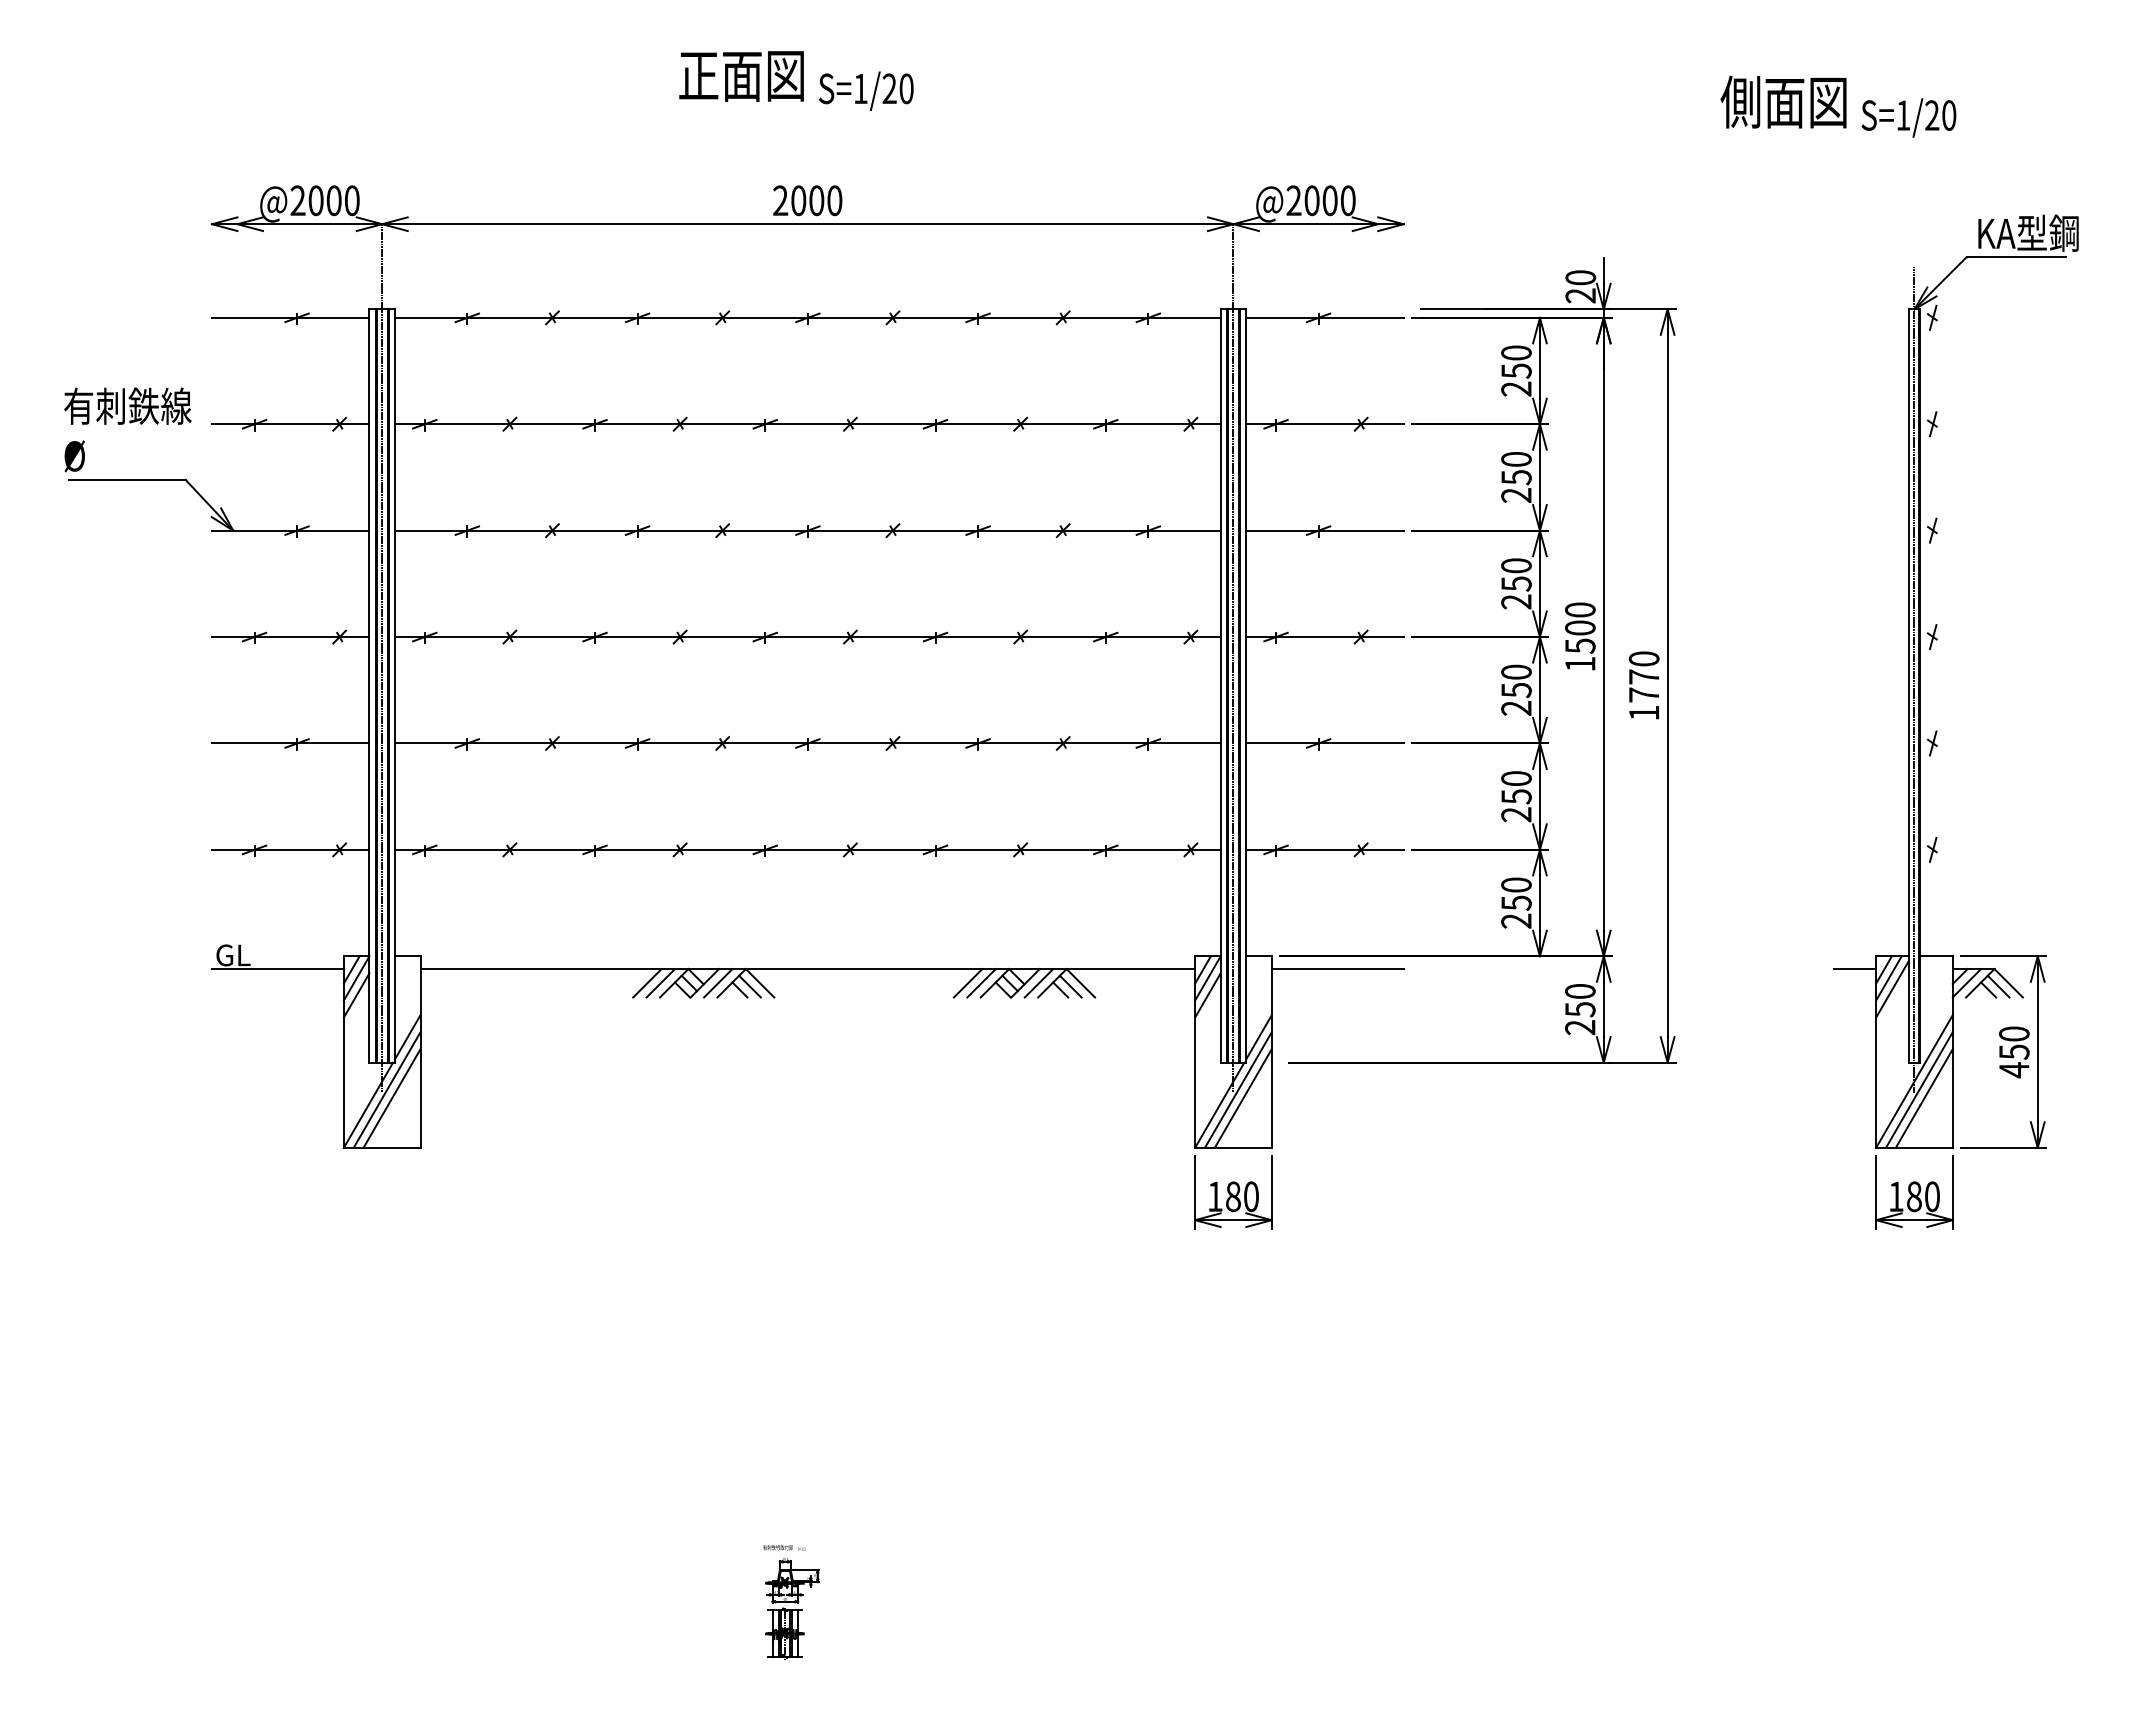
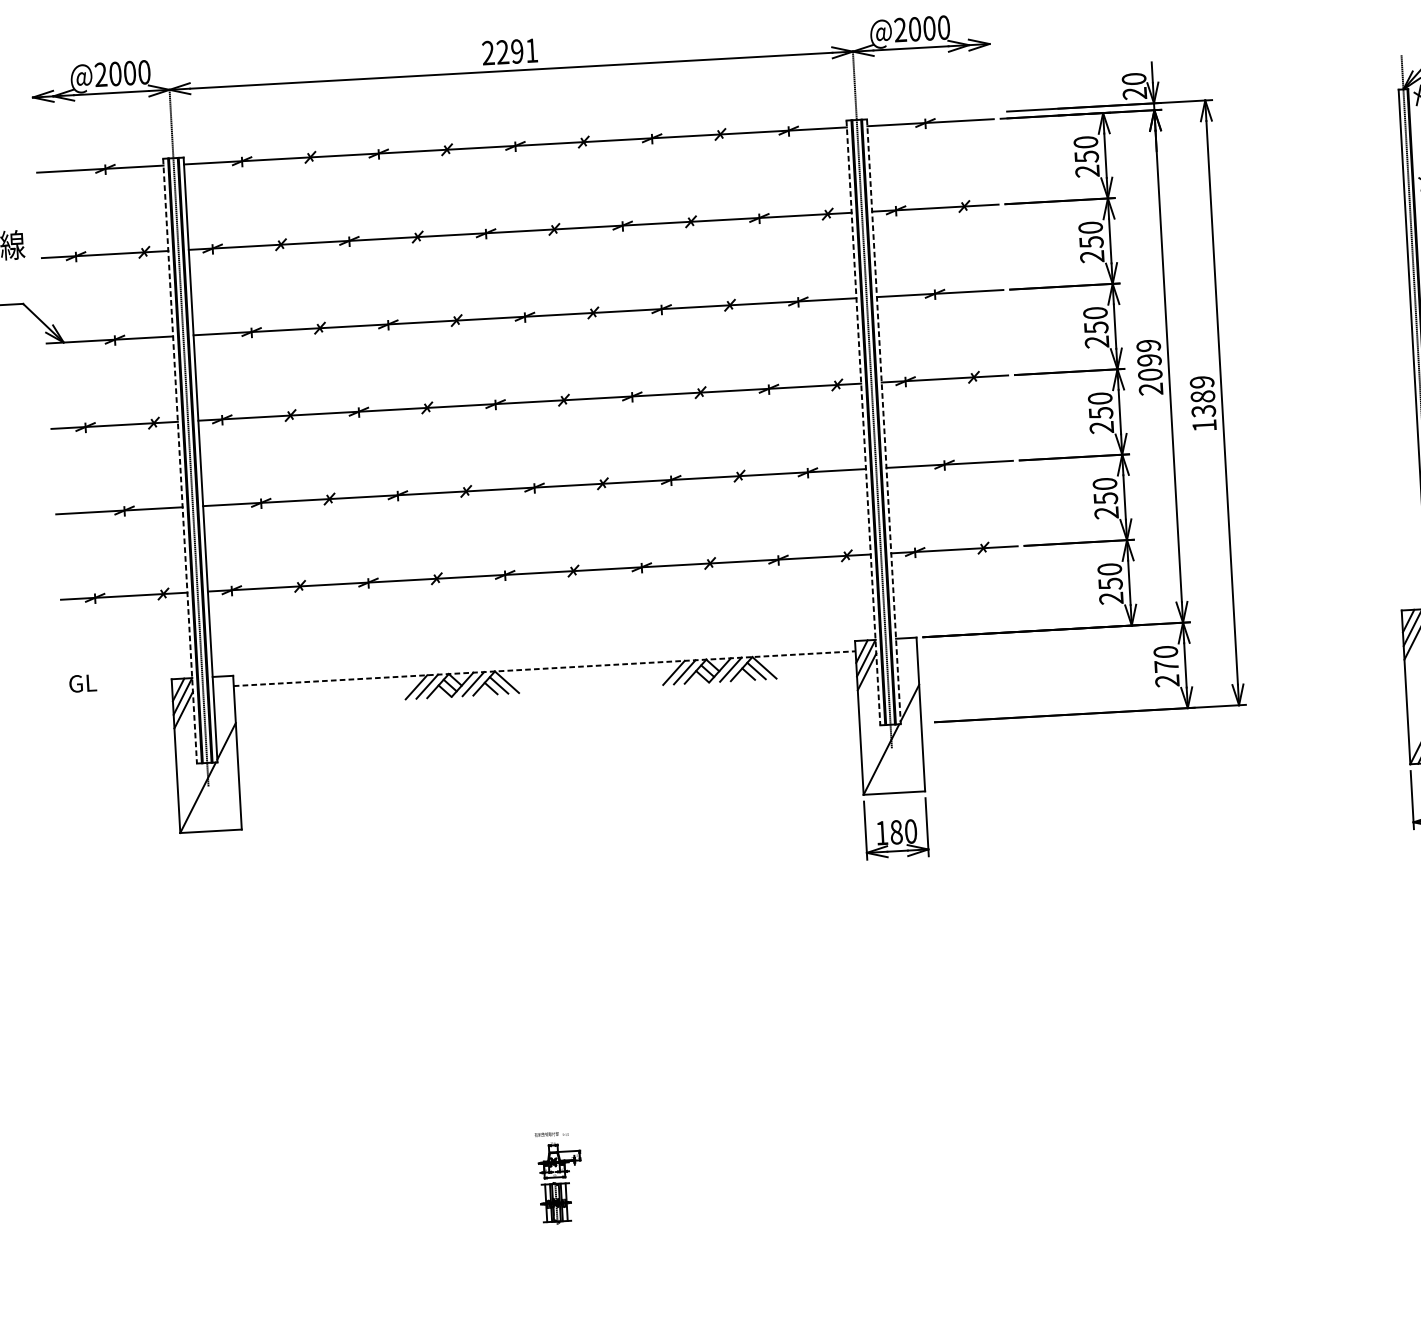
text: (816, 200) -> (517, 51), 2000 -> 2291
text: (1580, 636) -> (1150, 367), 1500 -> 2099
text: (1643, 676) -> (1202, 396), 1770 -> 1389
line: (369, 686) -> (180, 461), solid -> dashed
line: (1220, 686) -> (863, 423), solid -> dashed
line: (1246, 686) -> (884, 422), solid -> dashed
line: (277, 969) -> (118, 692), removed
line: (808, 969) -> (545, 669), solid -> dashed
line: (1337, 969) -> (969, 645), removed
line: (1854, 969) -> (1384, 622), removed
text: (1580, 1009) -> (1166, 666), 250 -> 270
line: (386, 1089) -> (211, 784), removed
line: (1238, 1089) -> (895, 746), removed
line: (391, 1098) -> (216, 791), removed
line: (1242, 1098) -> (899, 753), removed

